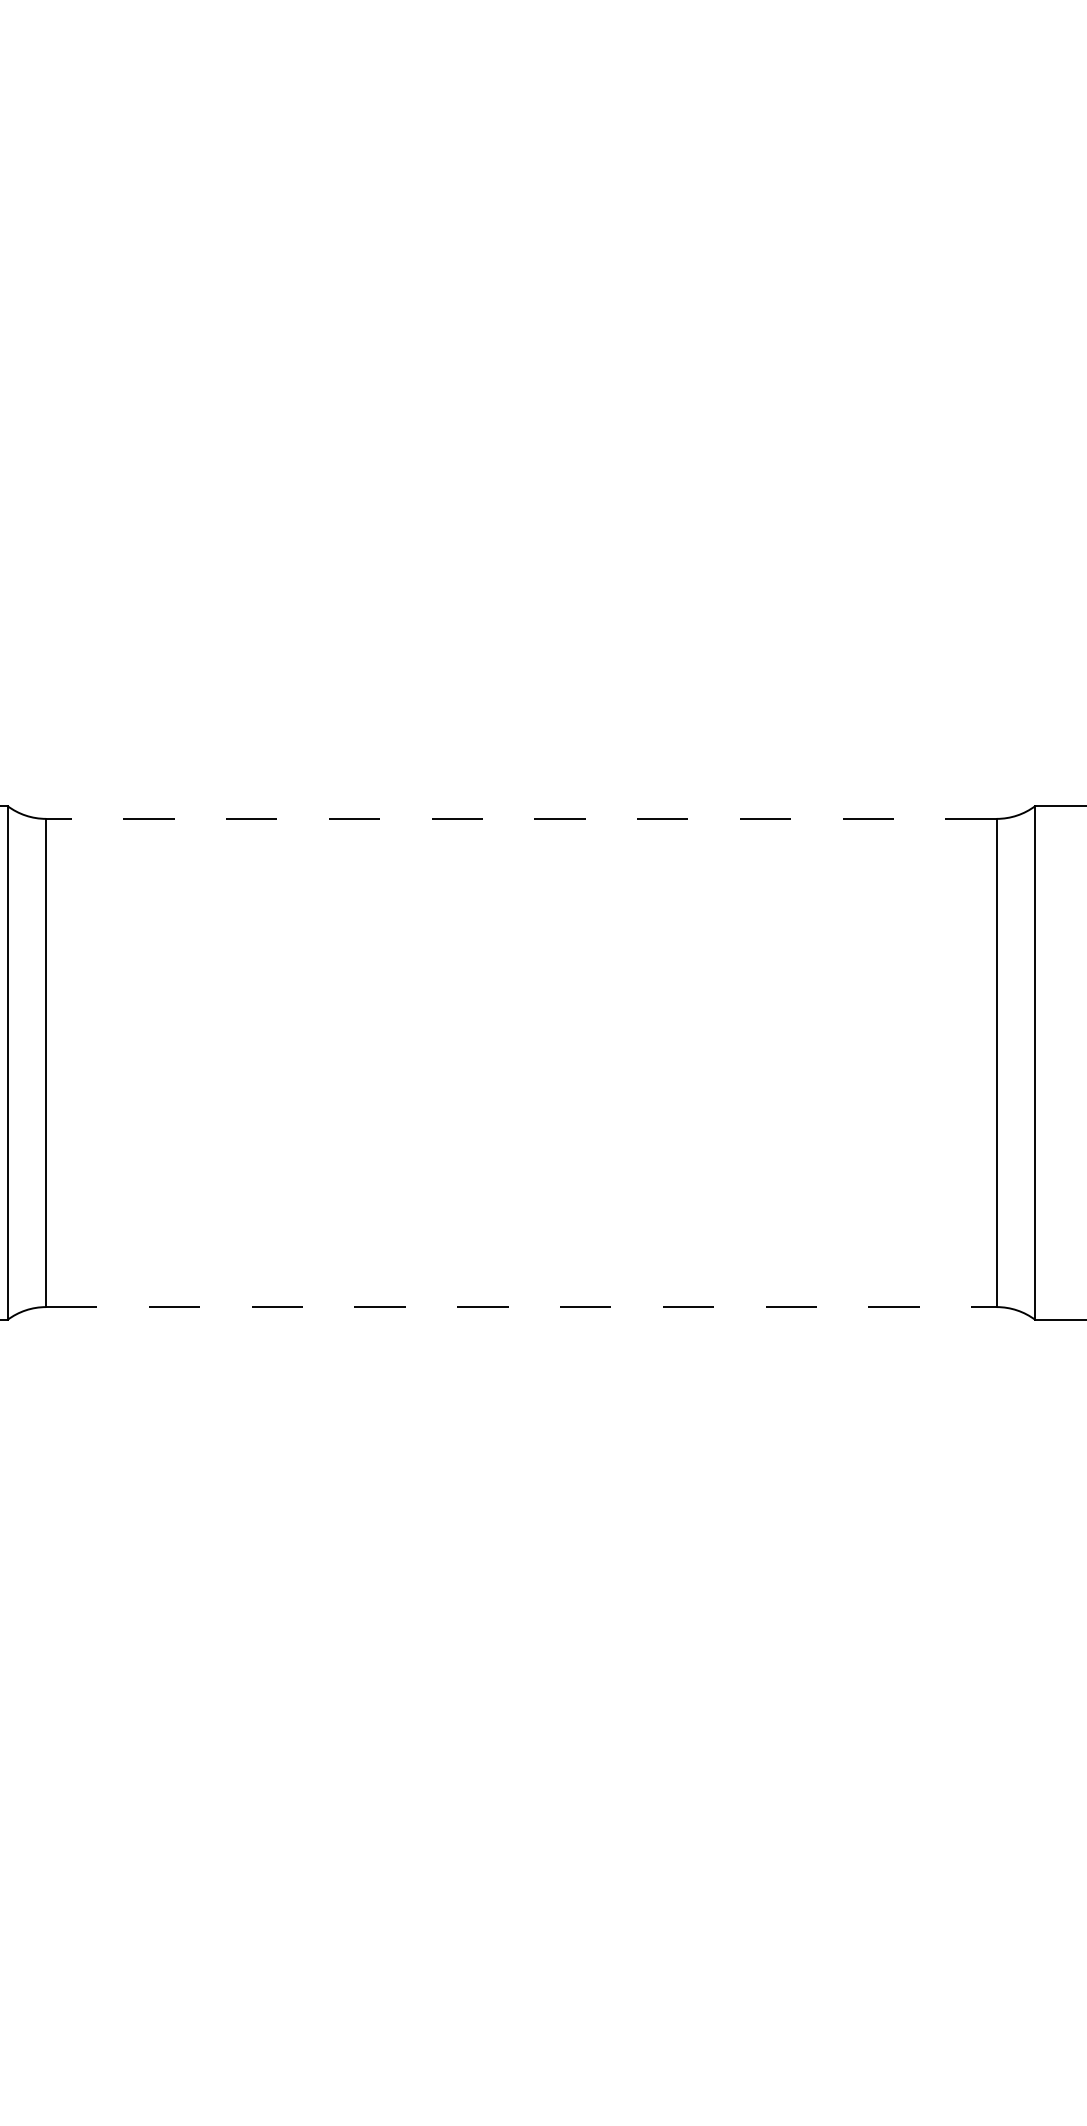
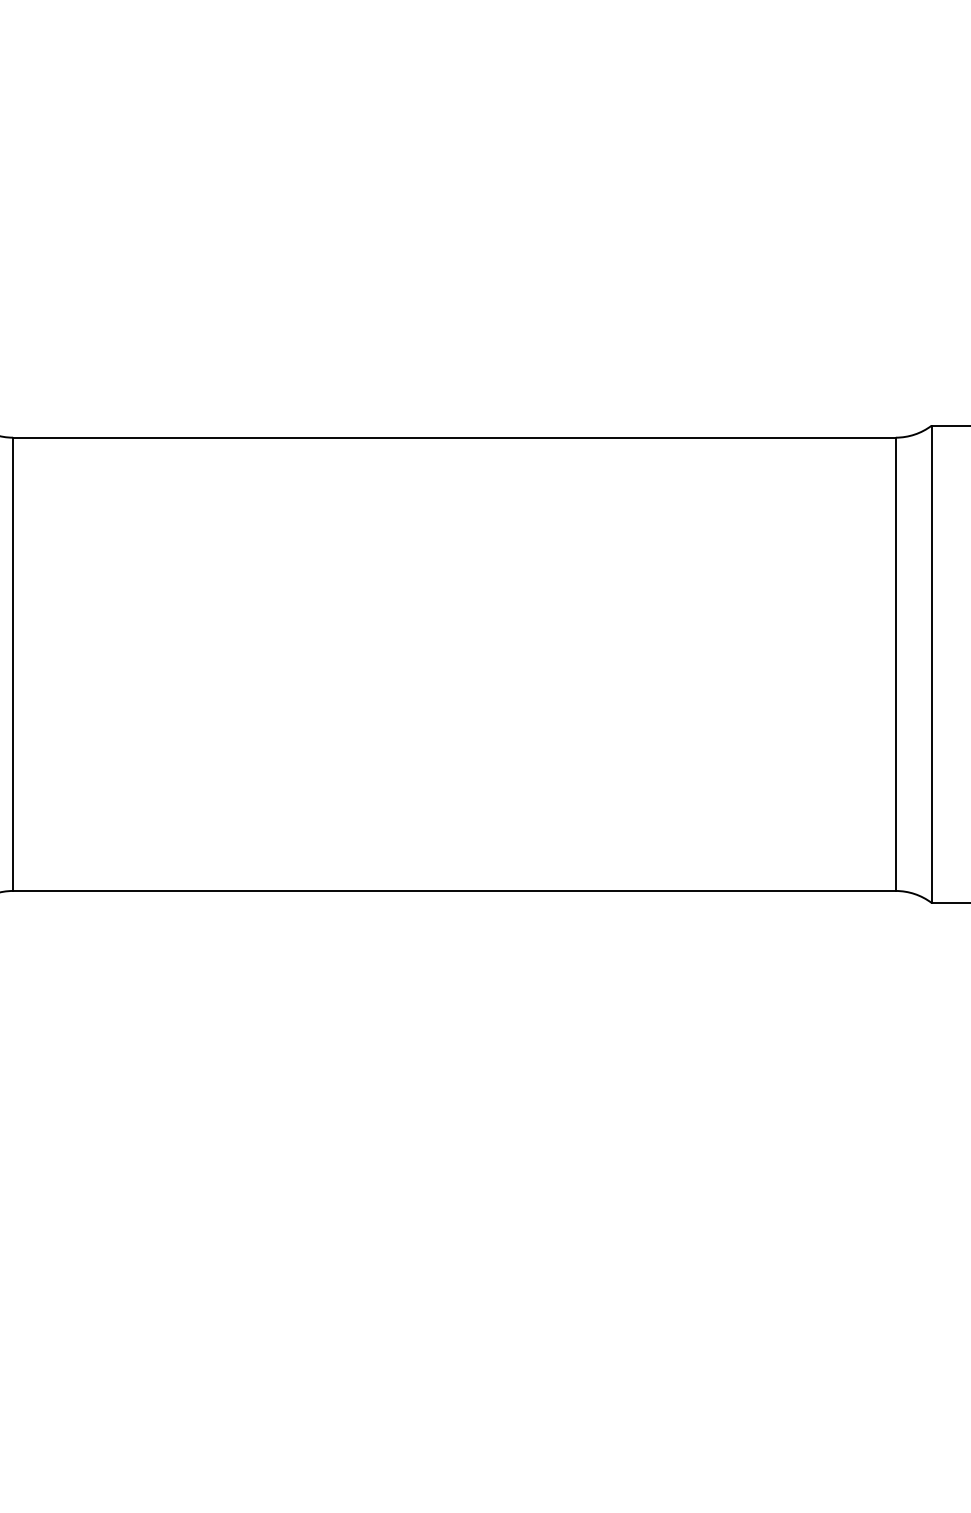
line: (520, 818) -> (453, 437), dashed -> solid
line: (521, 1307) -> (454, 891), dashed -> solid

